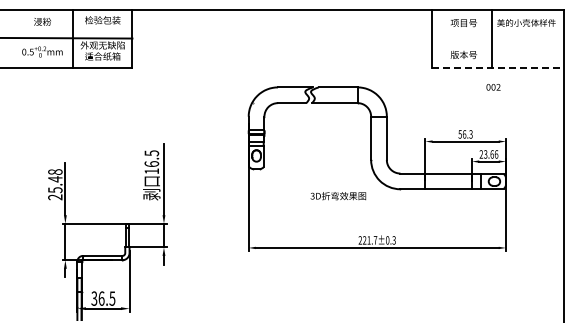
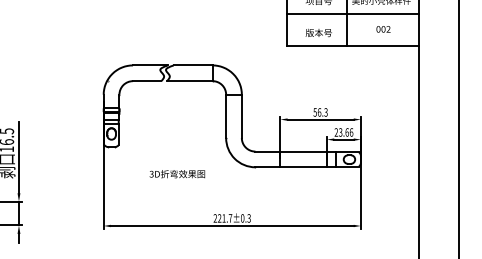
line: (497, 36) -> (352, 14), added
line: (497, 68) -> (352, 46), dashed -> solid
text: (493, 87) -> (383, 29), moved
text: (338, 196) -> (177, 174), moved

